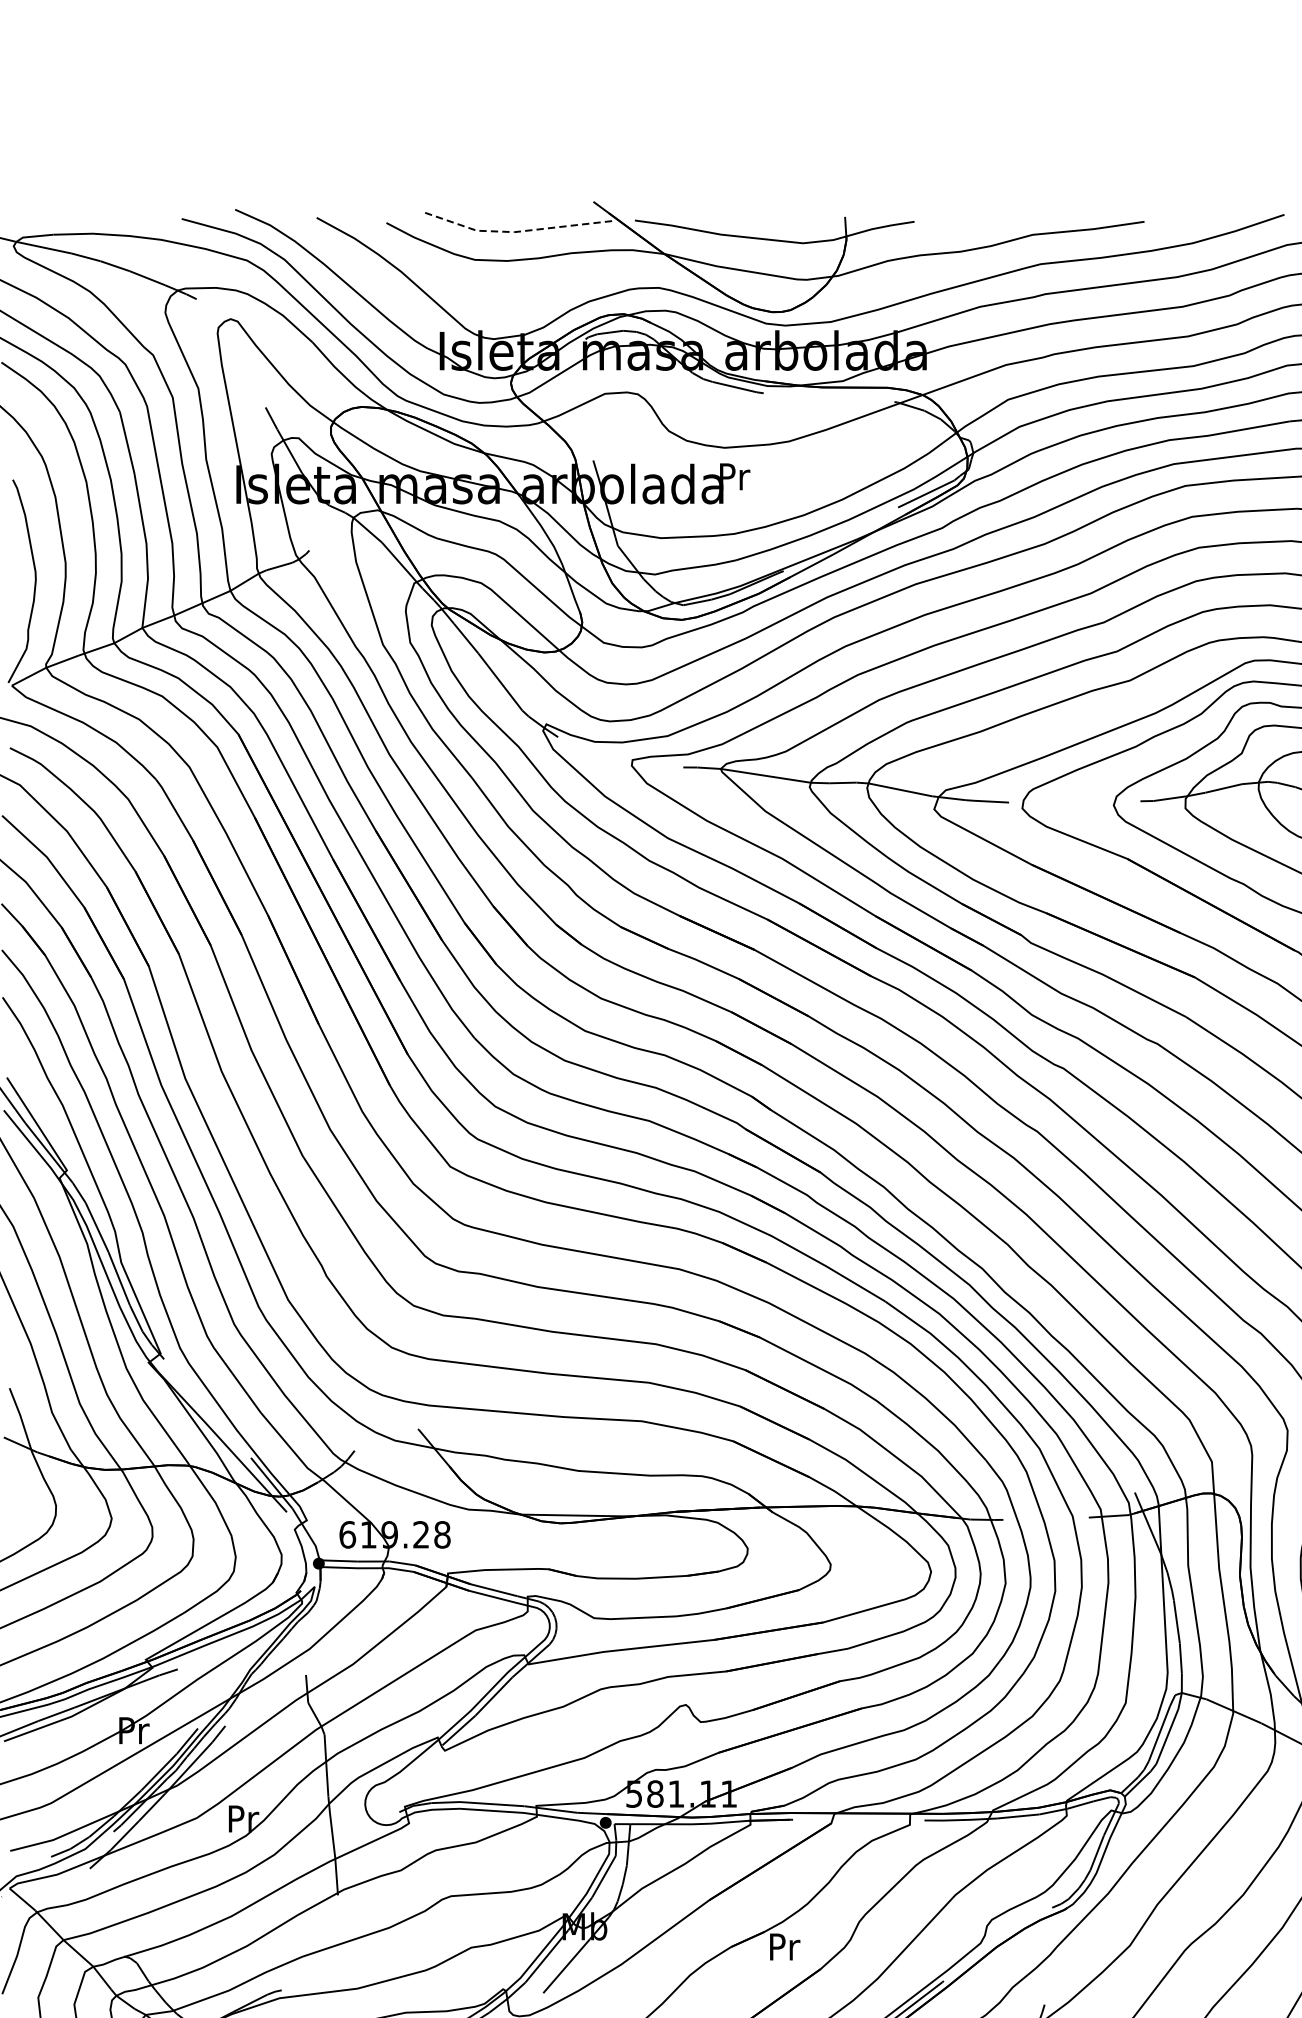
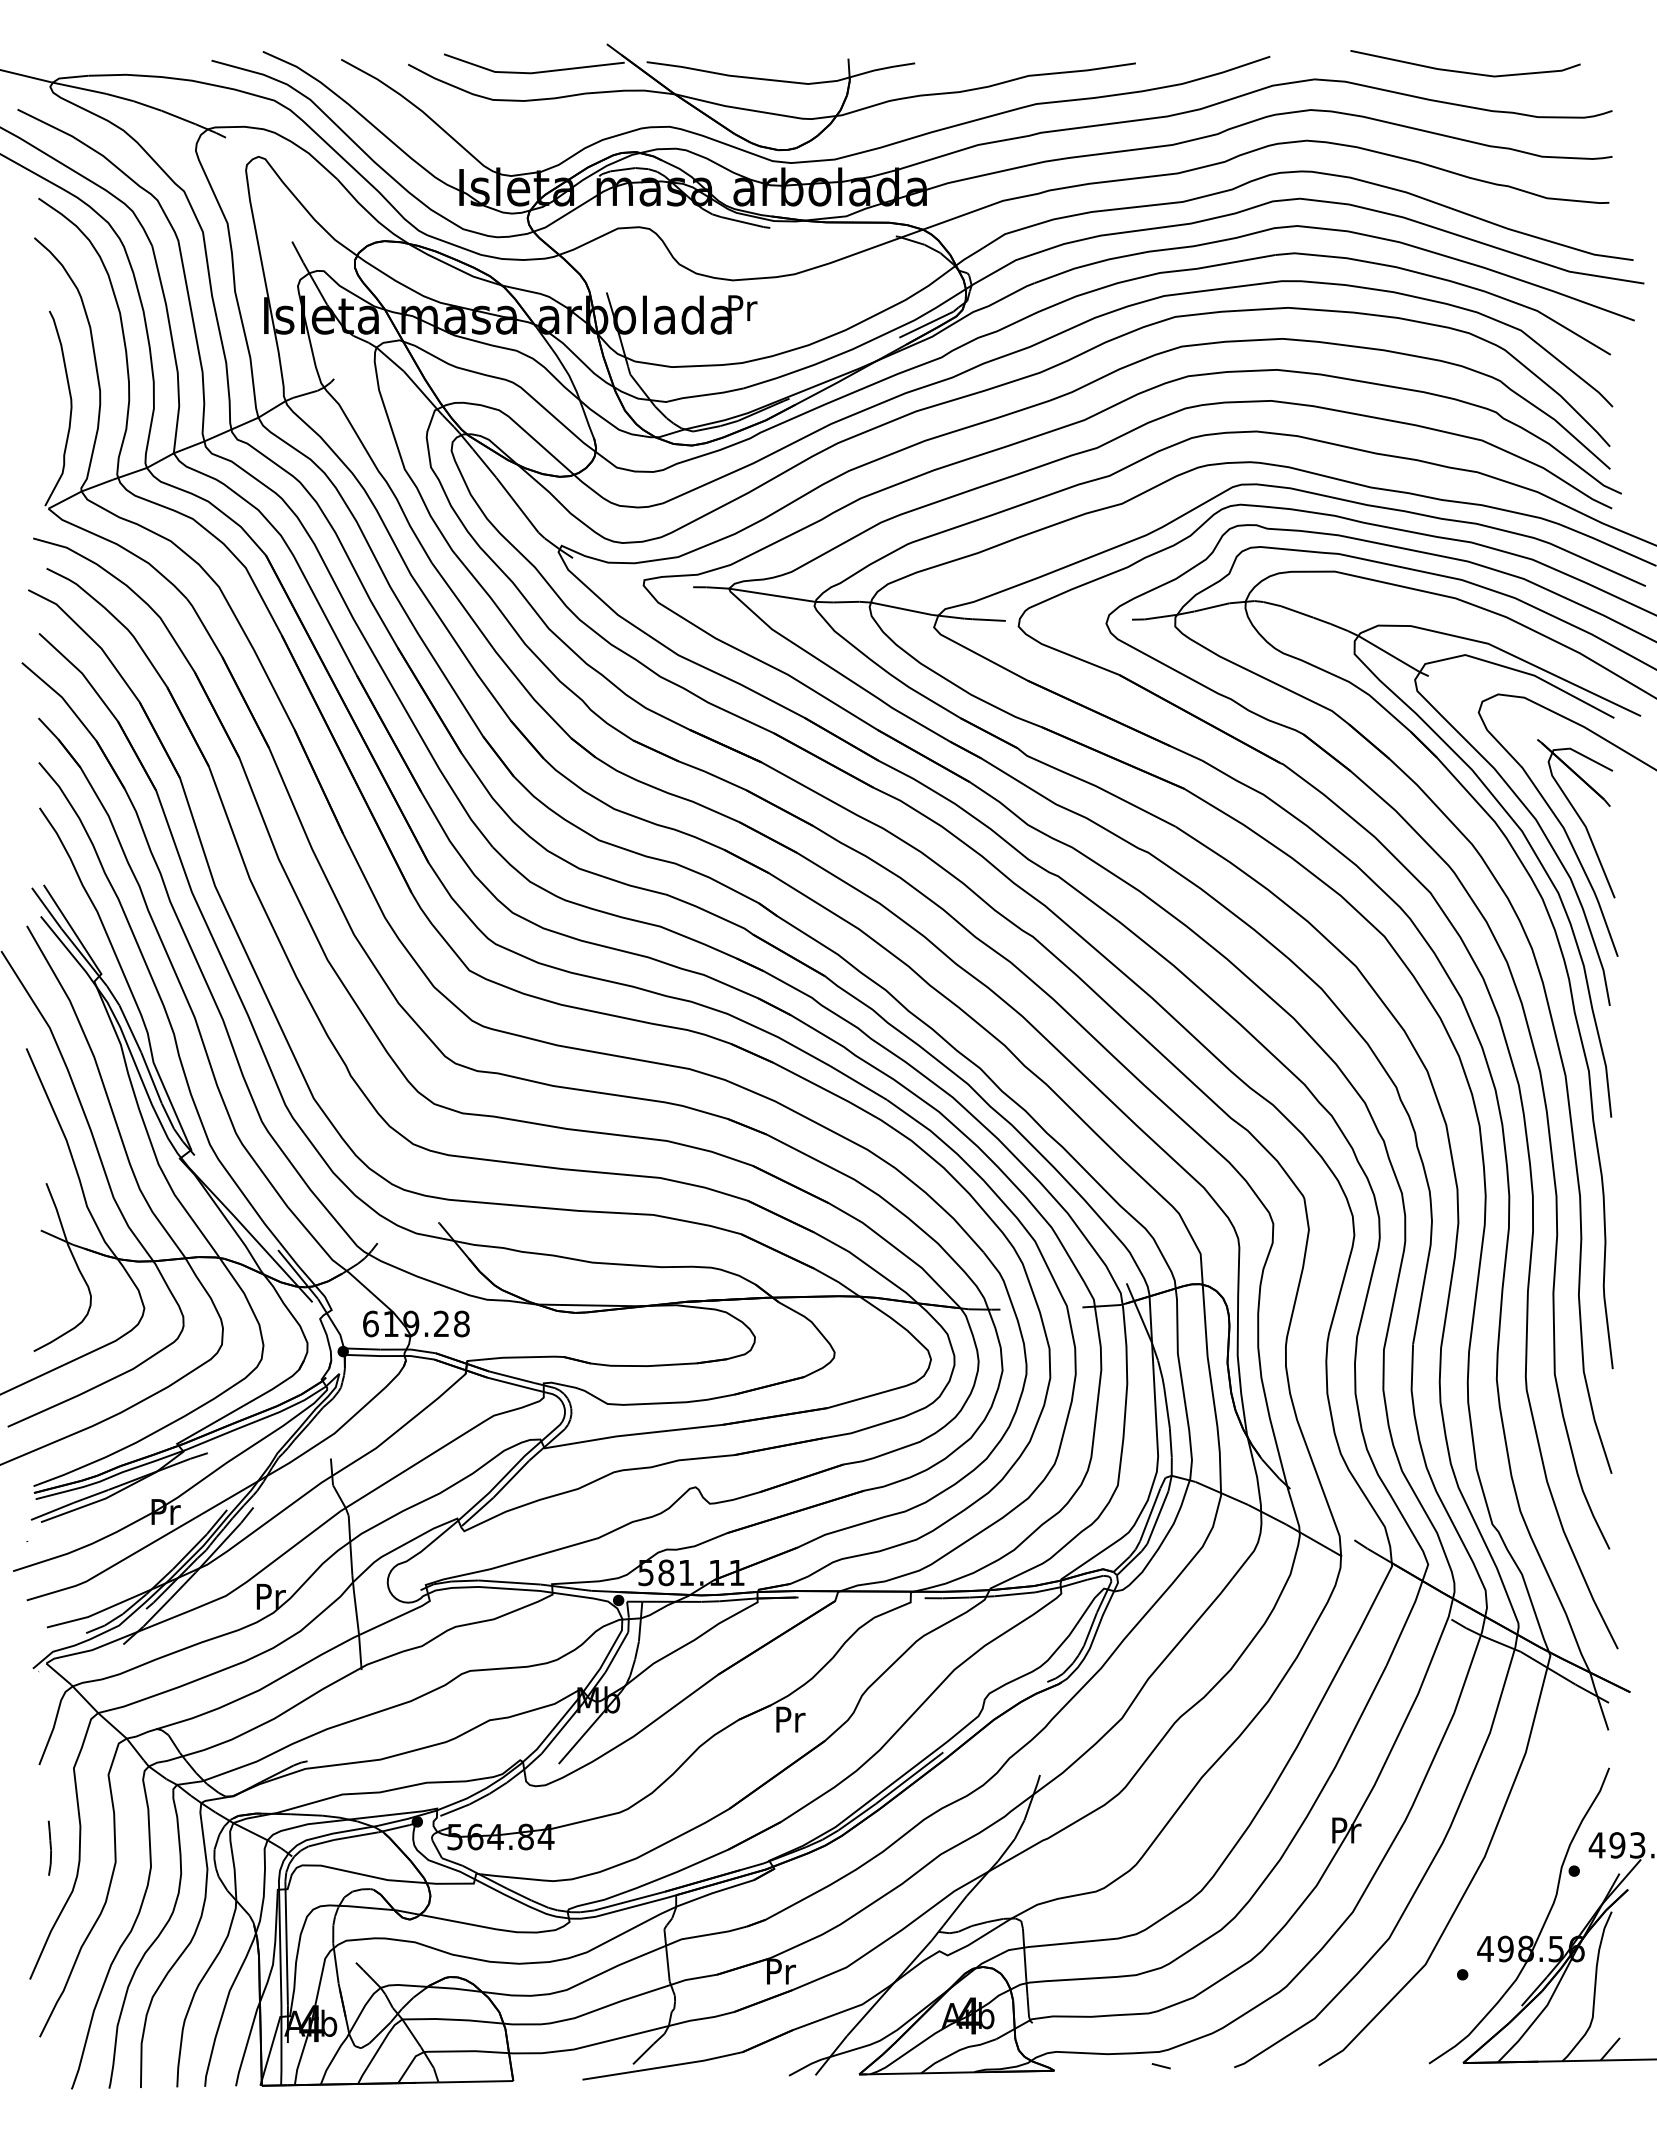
line: (515, 232) -> (532, 73), dashed -> solid

